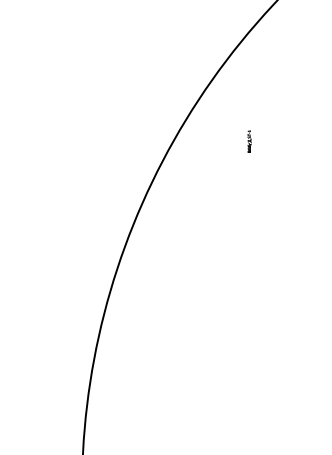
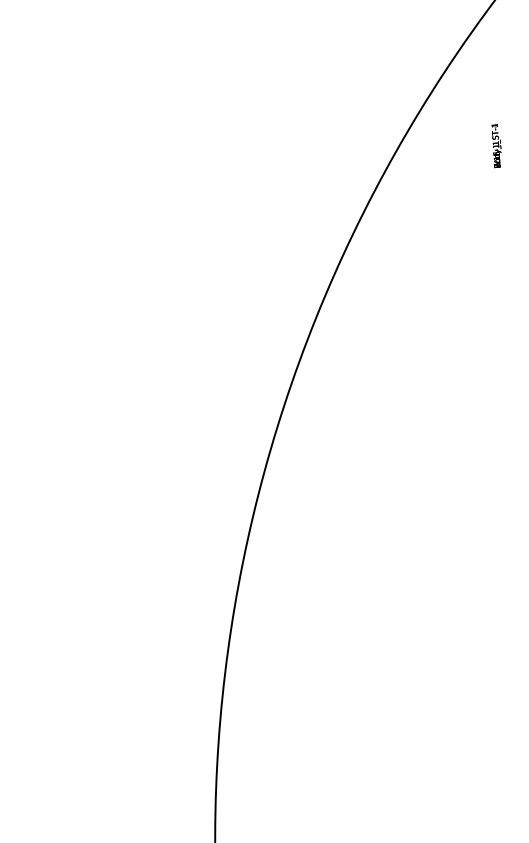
line: (249, 141) -> (496, 145), moved

